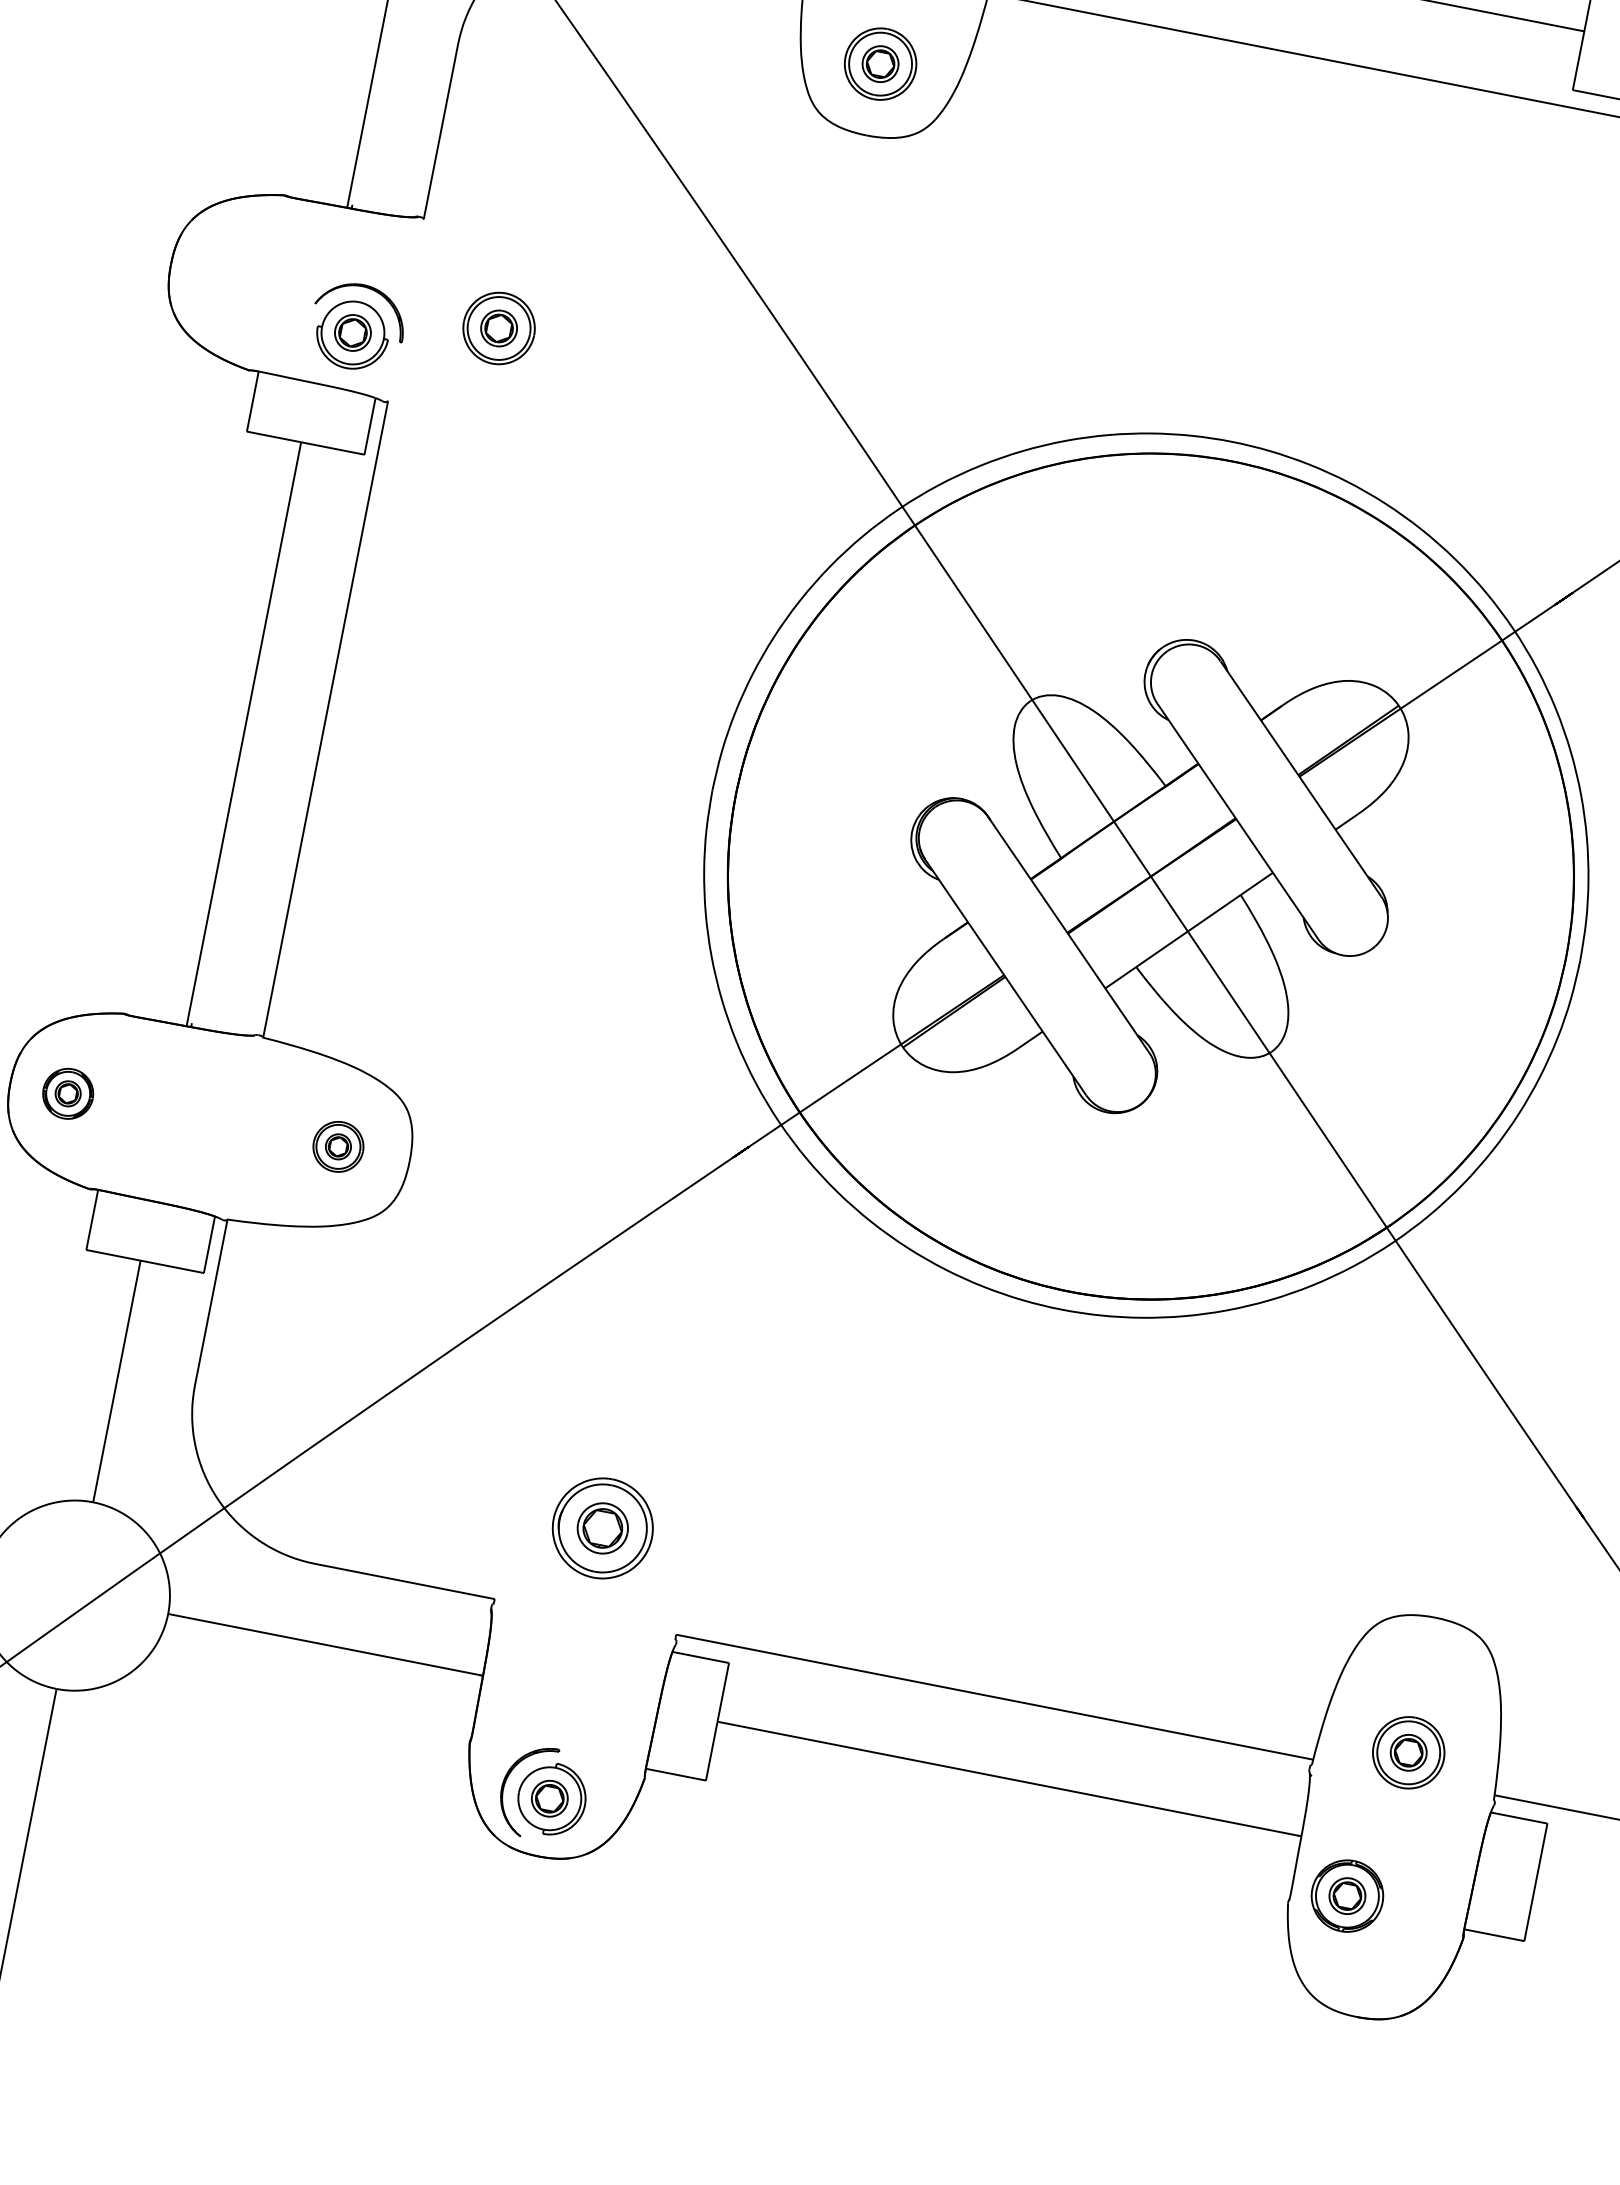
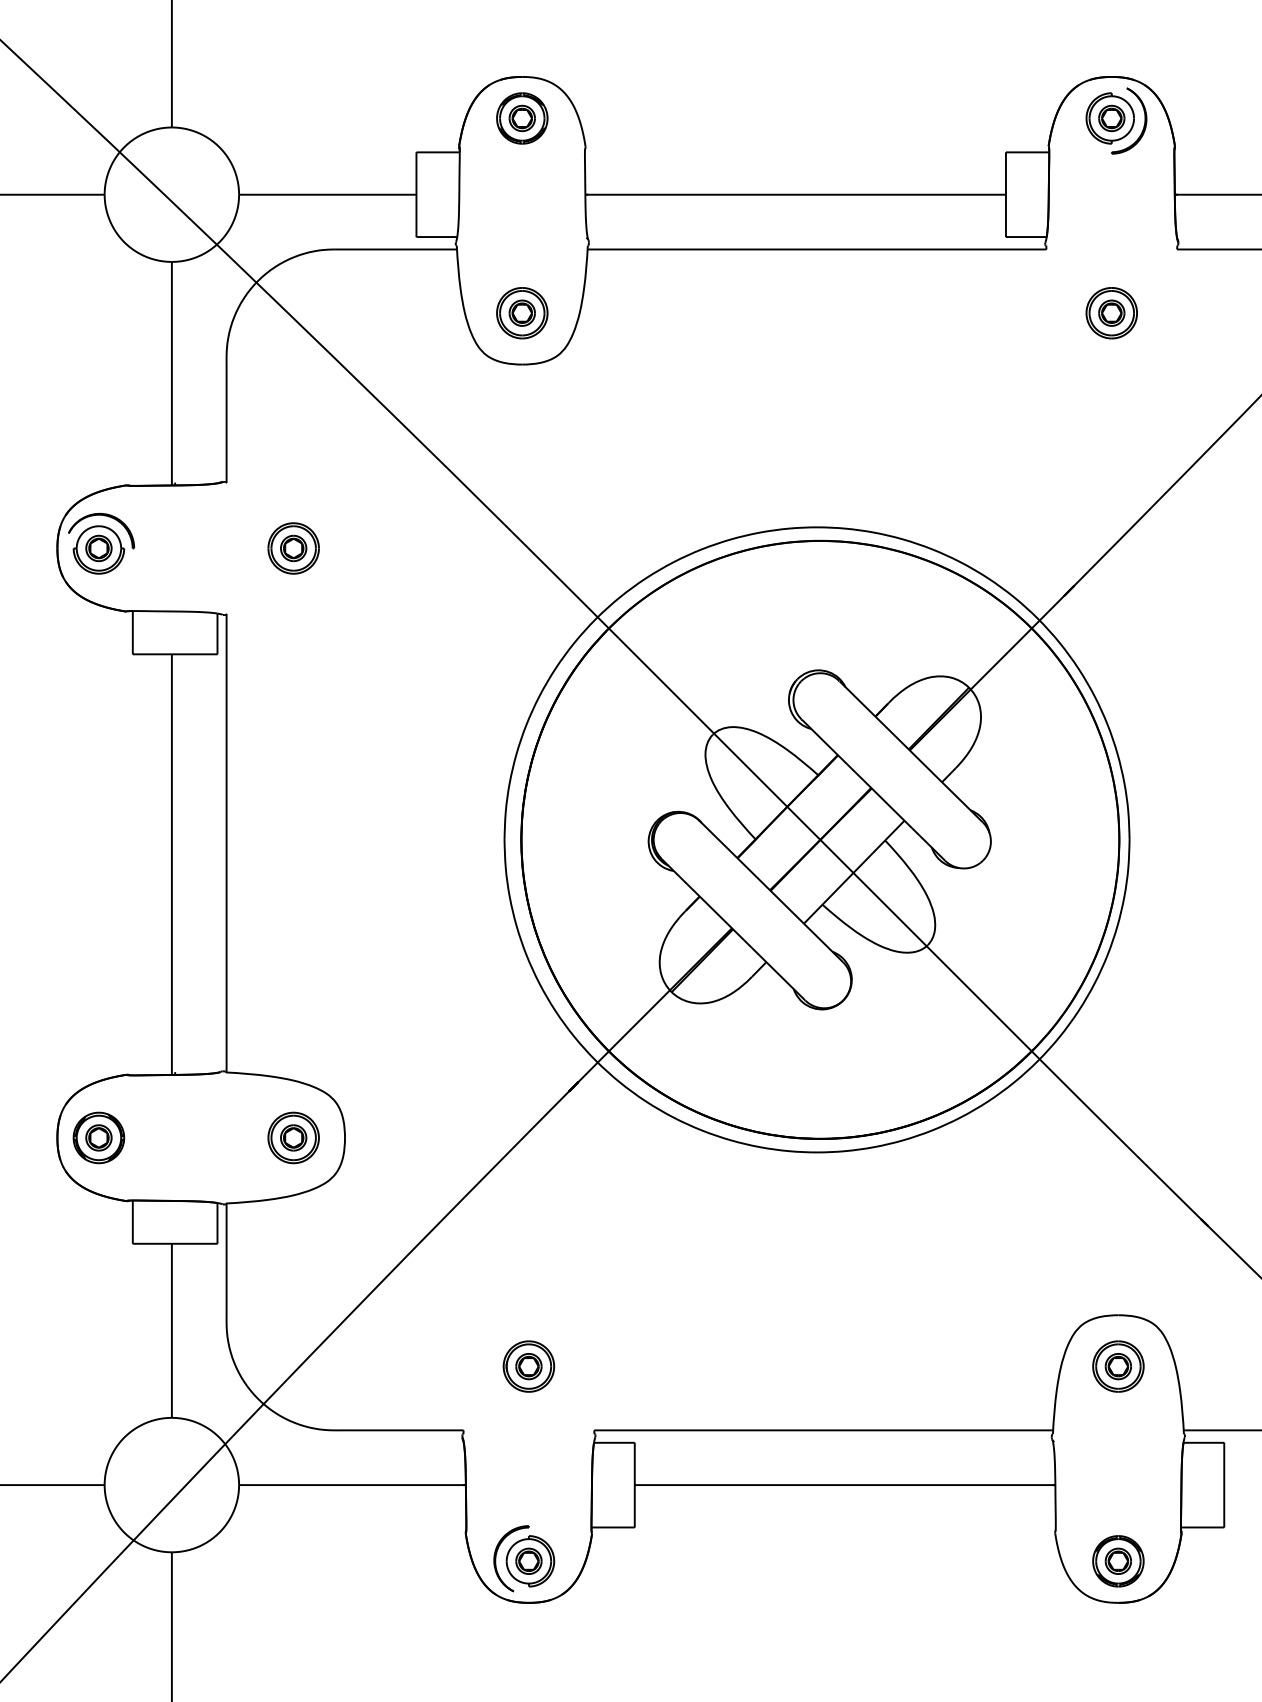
part: (357, 326) -> (101, 543), moved
part: (67, 1093) -> (98, 1137), size x1.43
part: (338, 1146) -> (293, 1137), size x1.43
part: (602, 1528) -> (528, 1366), size x0.71
part: (1408, 1752) -> (1118, 1366), moved
part: (1347, 1896) -> (1118, 1561), moved

